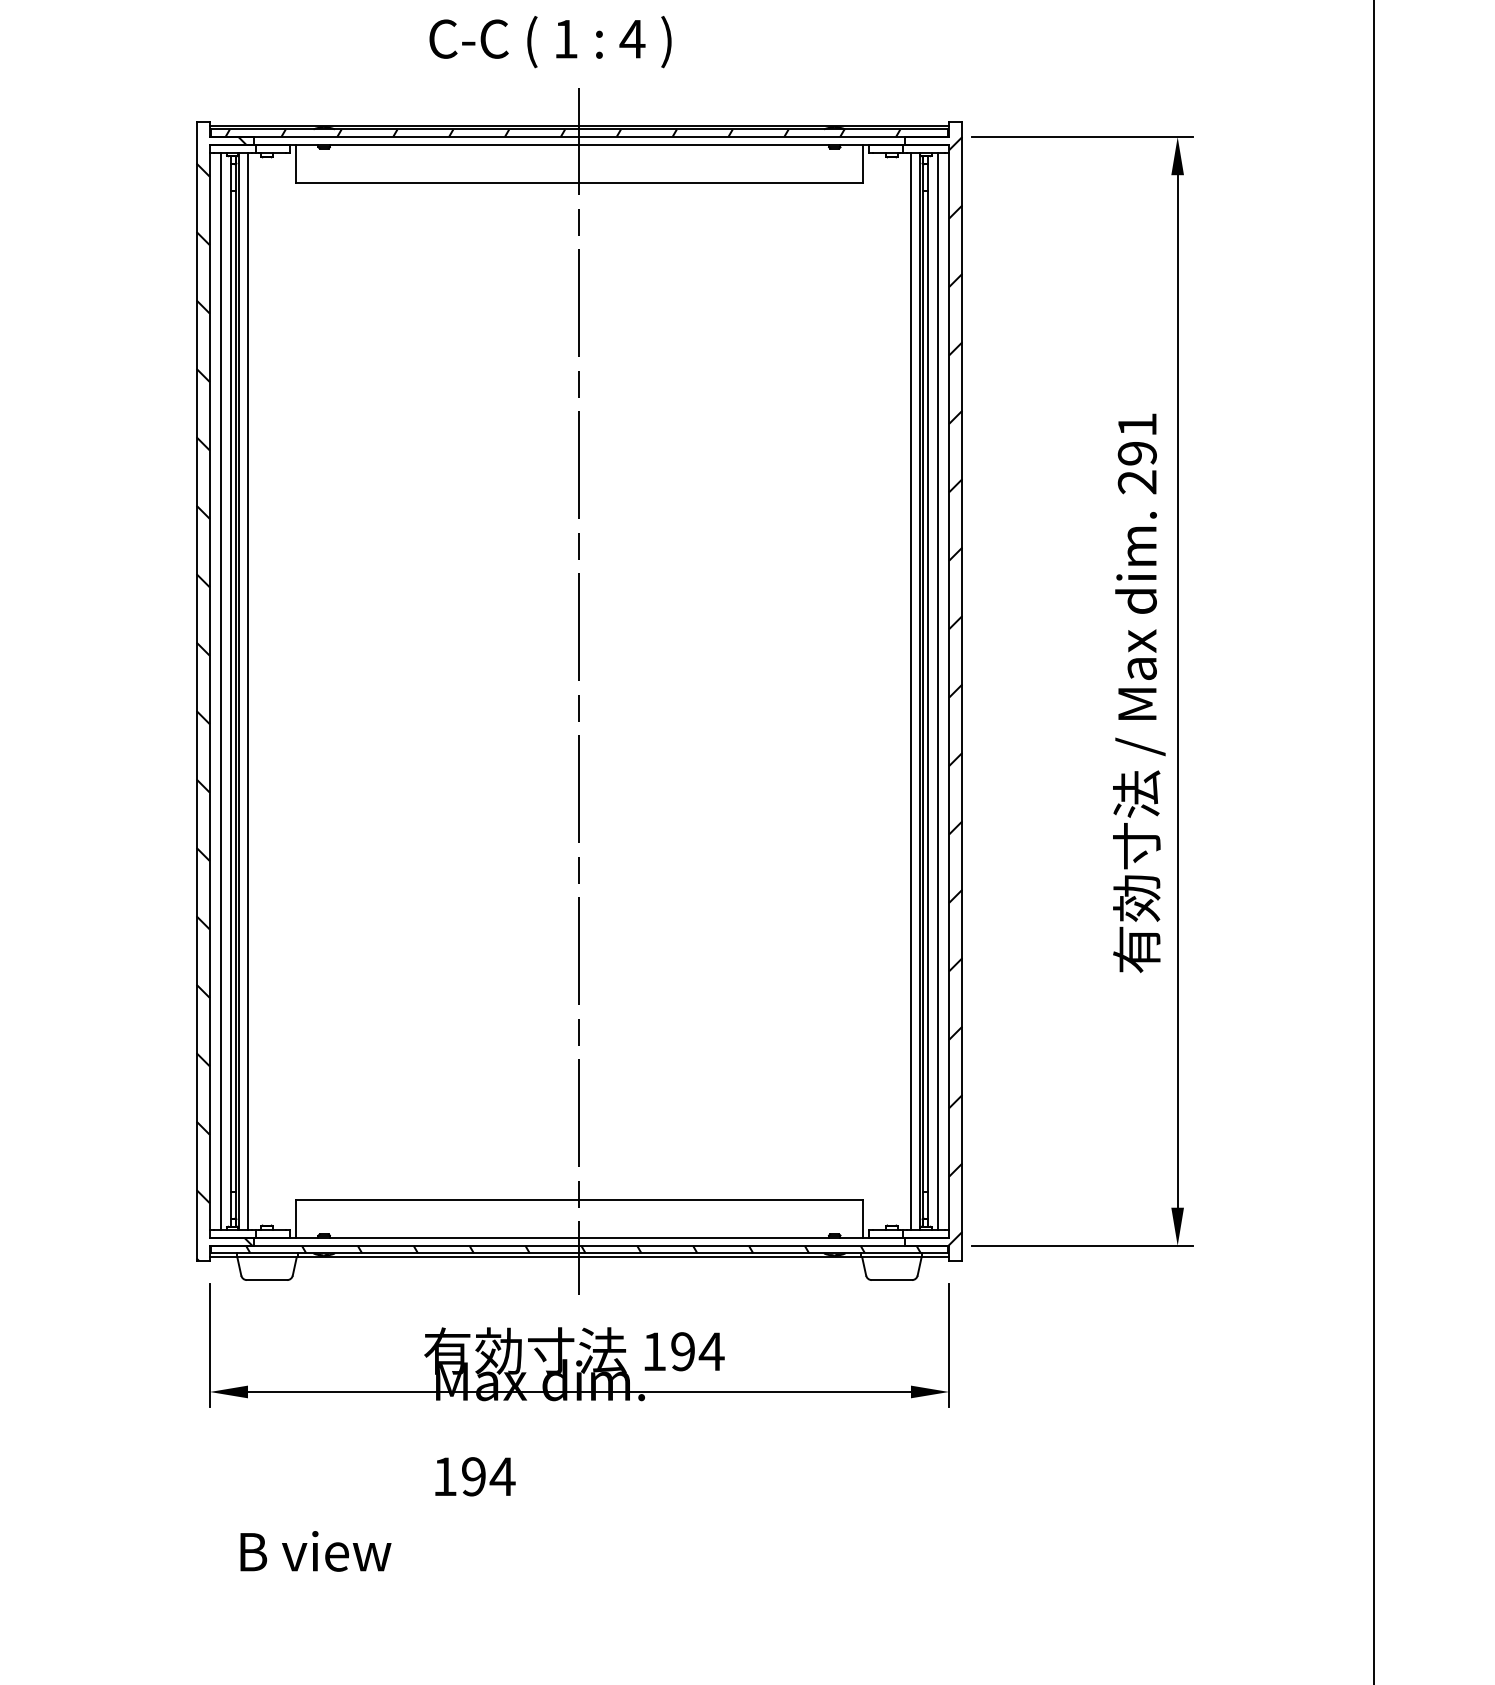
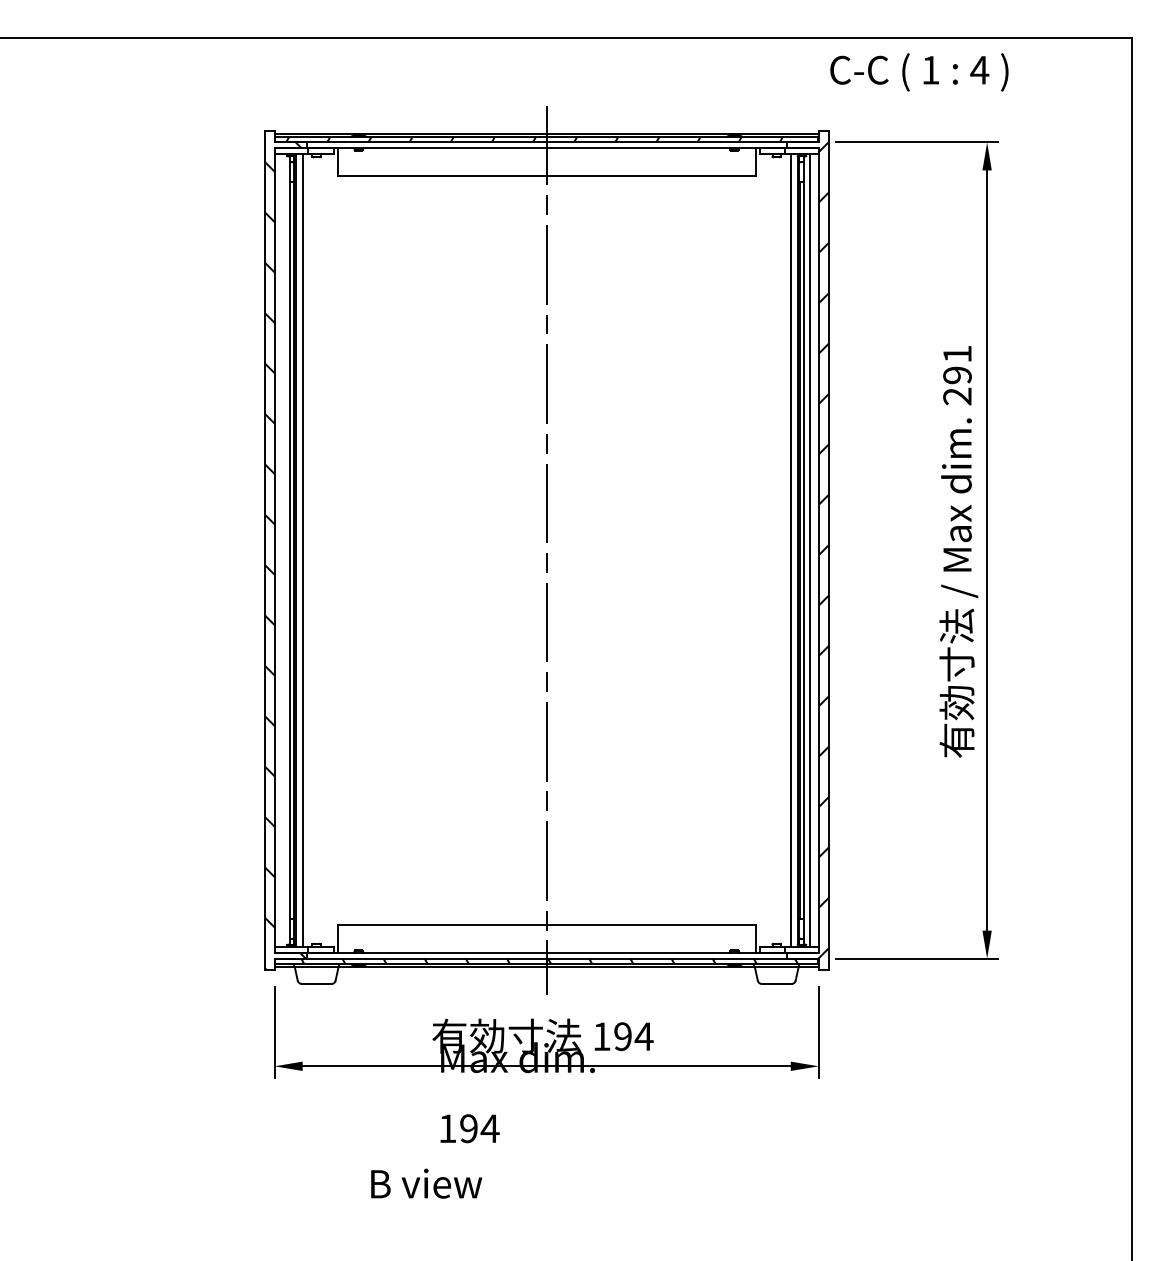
text: (550, 42) -> (919, 72), moved
line: (221, 691) -> (283, 550), removed
text: (315, 1551) -> (426, 1183), moved

